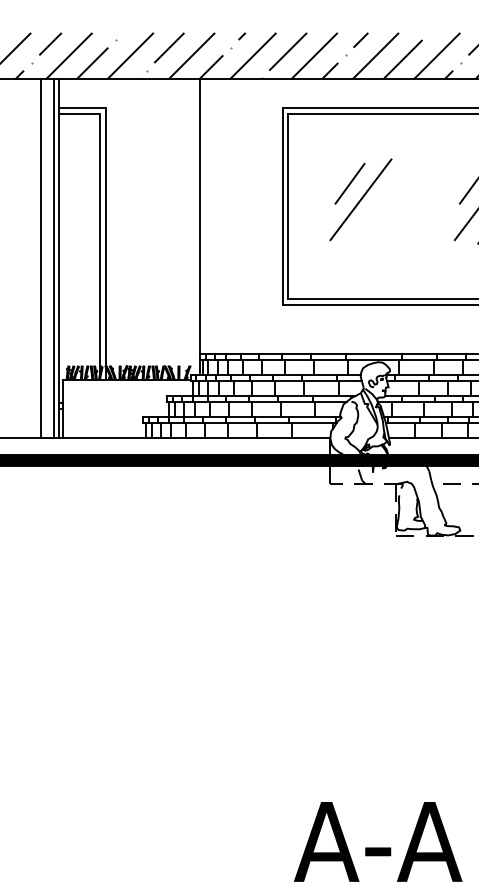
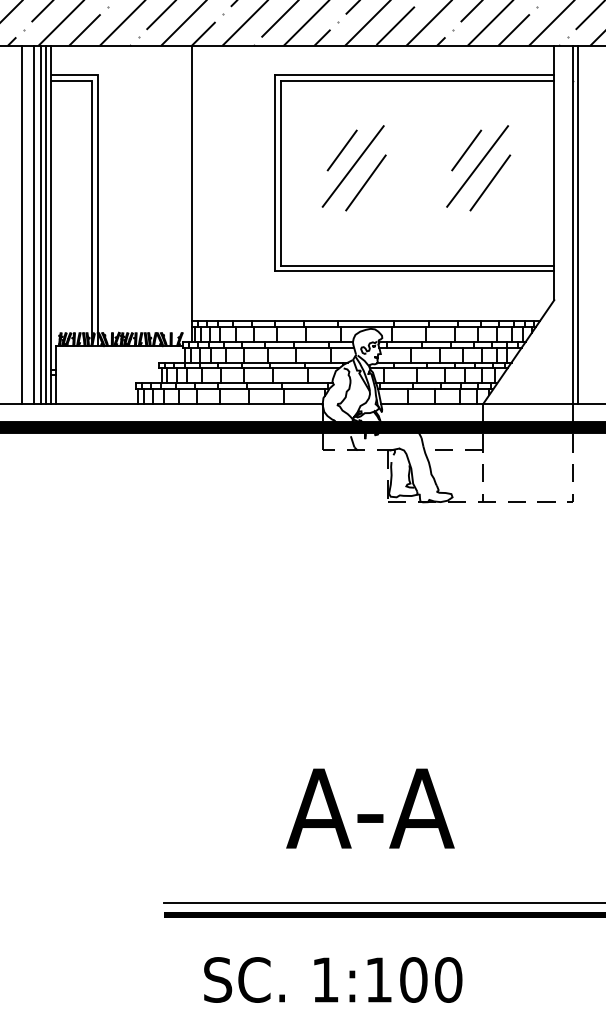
line: (373, 215) -> (365, 182), added
line: (30, 257) -> (22, 224), added
line: (49, 257) -> (41, 224), added

